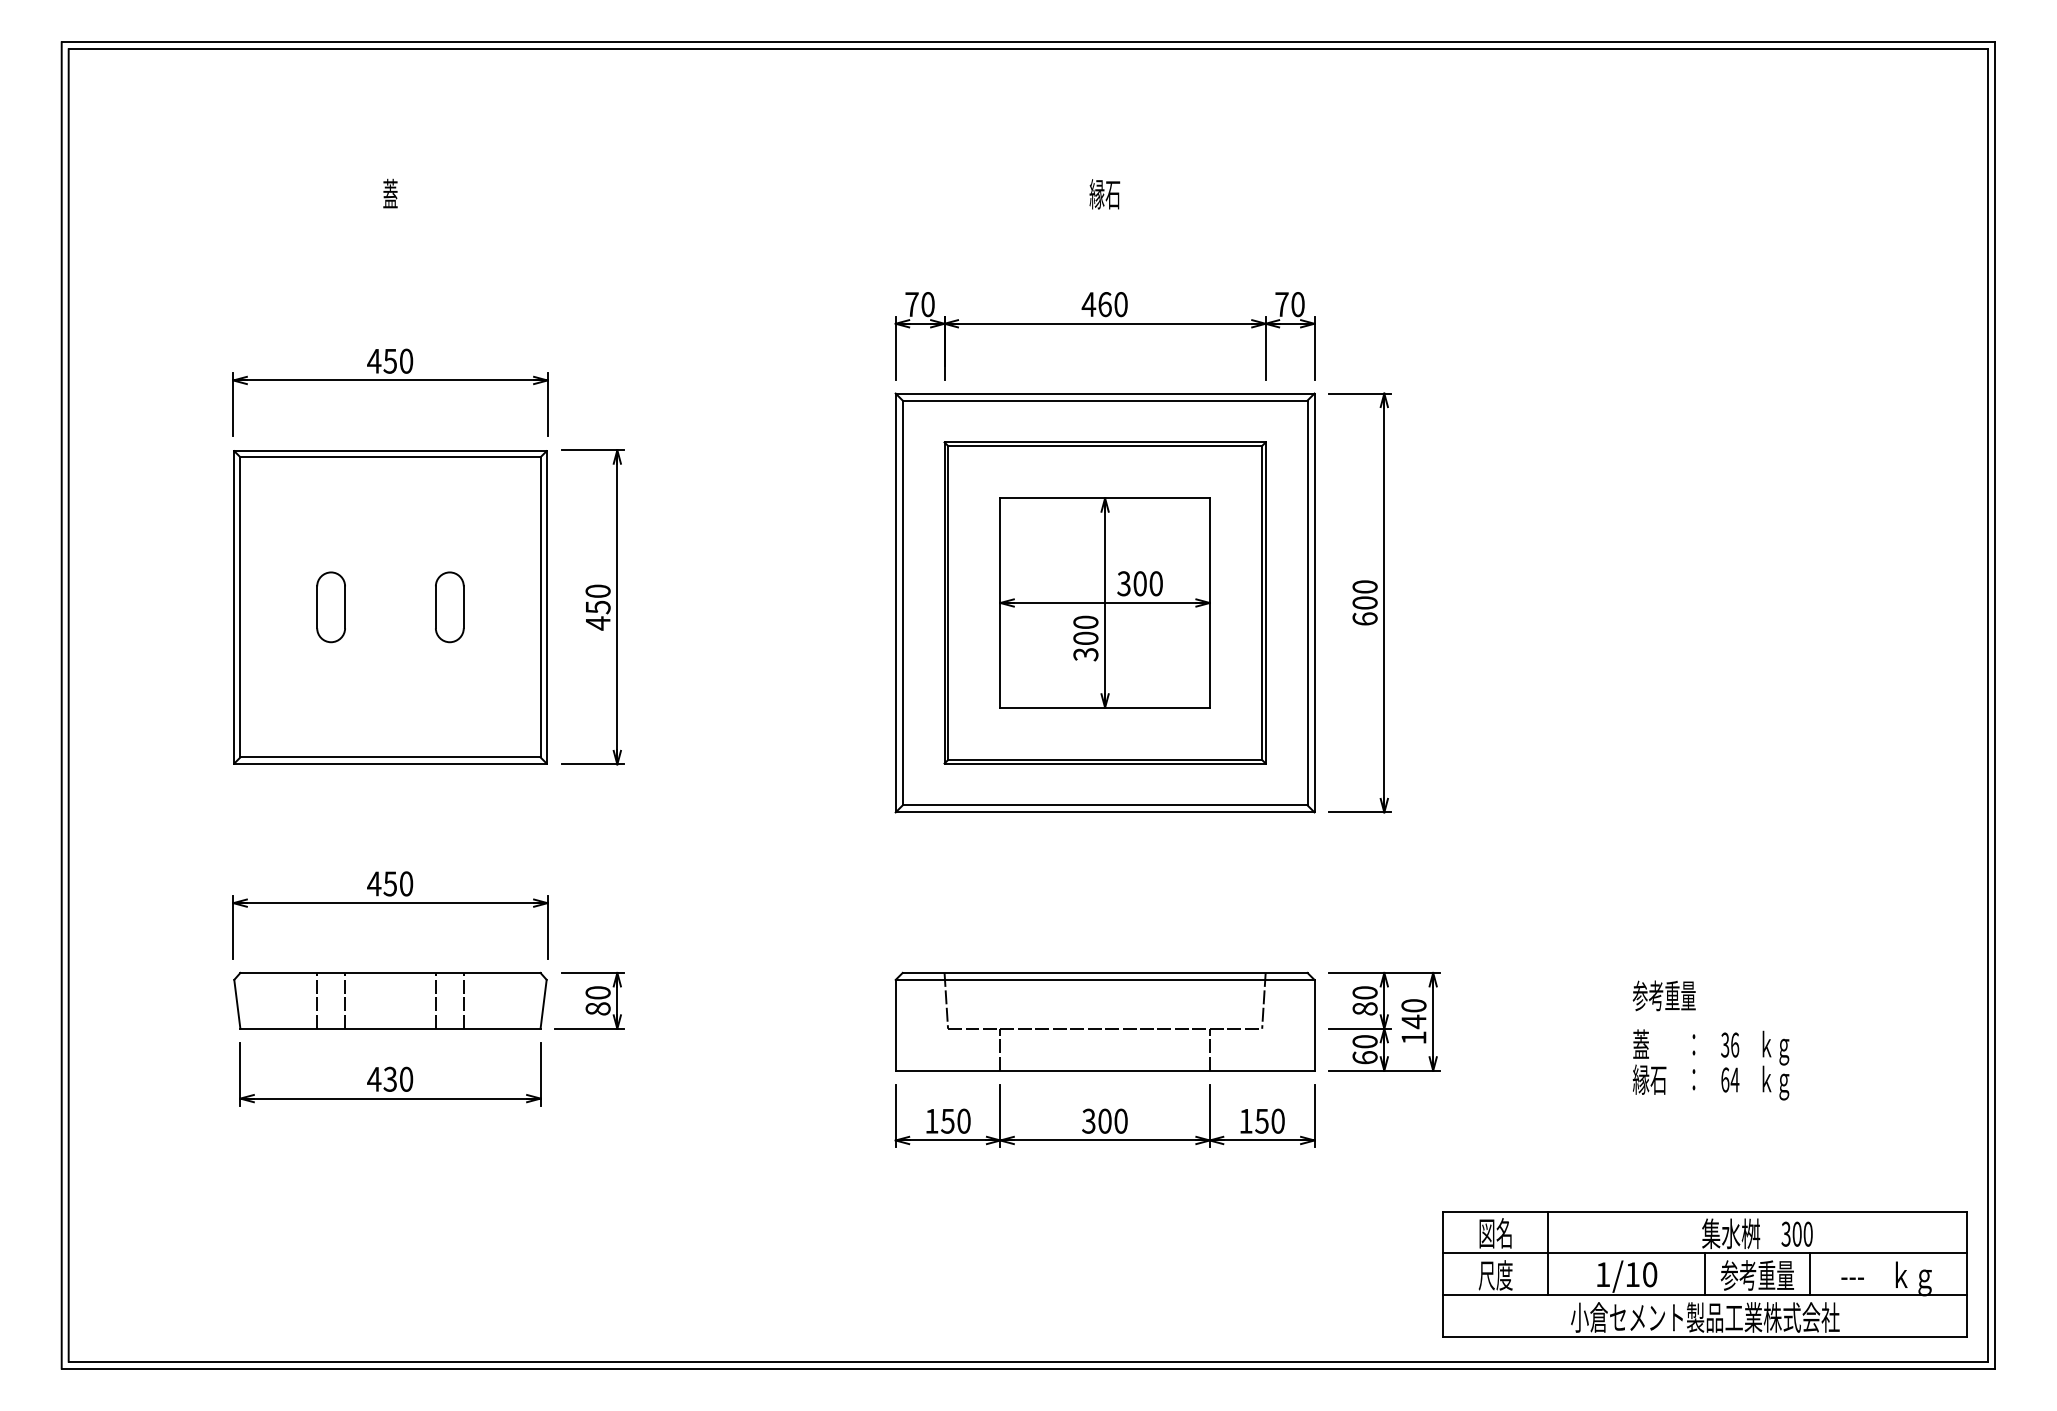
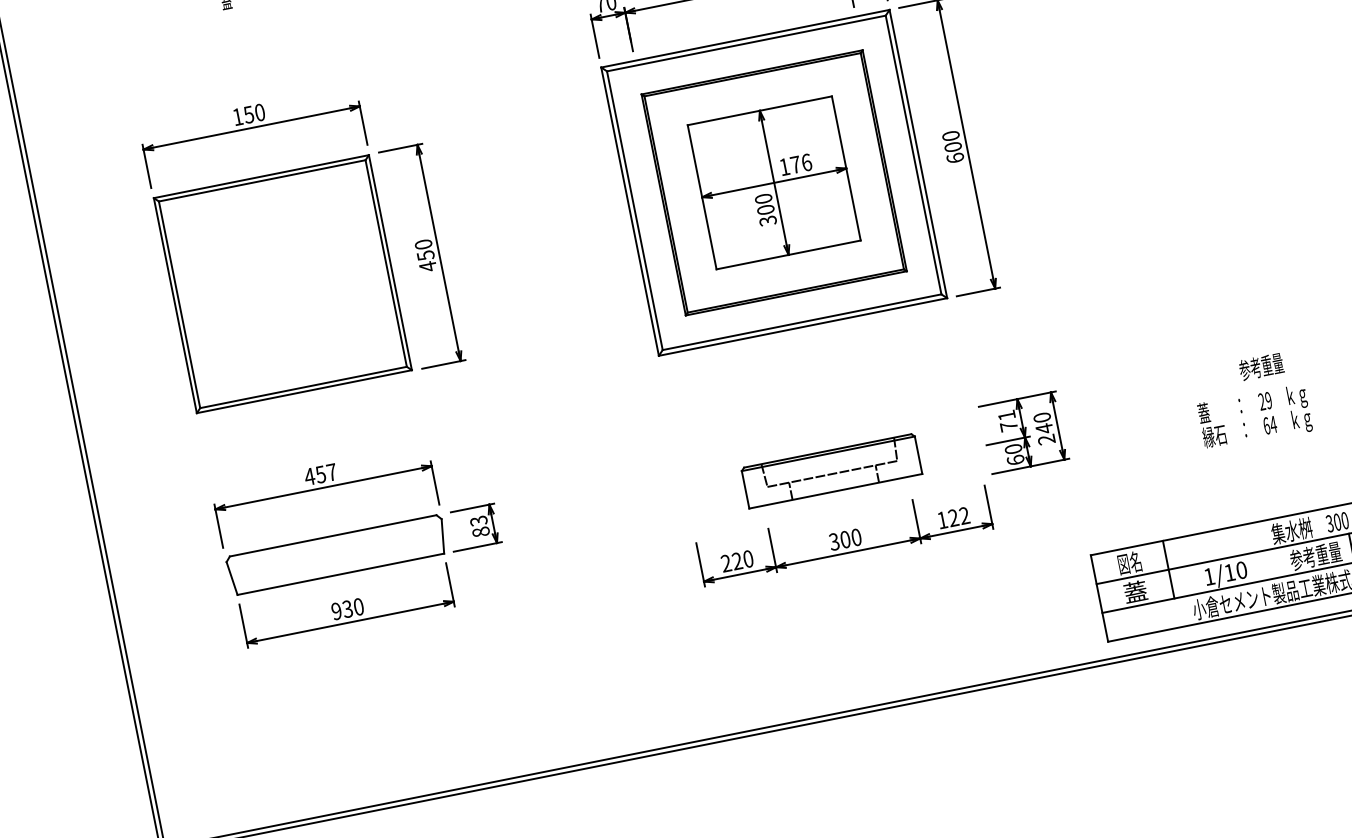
text: (374, 361) -> (238, 117), 450 -> 150
text: (1140, 583) -> (795, 164), 300 -> 176
part: (330, 607) -> (241, 292), removed
part: (449, 607) -> (323, 276), removed
text: (406, 883) -> (331, 472), 450 -> 457
text: (597, 992) -> (478, 520), 80 -> 83
text: (1663, 995) -> (1260, 366), moved
line: (317, 1000) -> (286, 564), removed
line: (345, 1000) -> (306, 561), removed
line: (435, 1000) -> (367, 548), removed
line: (463, 1000) -> (387, 544), removed
text: (1364, 1000) -> (1007, 420), 80 -> 71
part: (1104, 1021) -> (831, 471), size x0.6
text: (1413, 1037) -> (1046, 439), 140 -> 240
text: (1730, 1044) -> (1265, 400), 36 -> 29
text: (374, 1078) -> (336, 610), 430 -> 930
text: (939, 1120) -> (731, 561), 150 -> 220
text: (1269, 1120) -> (958, 516), 150 -> 122
line: (1705, 1274) -> (1279, 562), removed
text: (1495, 1275) -> (1135, 592), 尺度 -> 蓋

